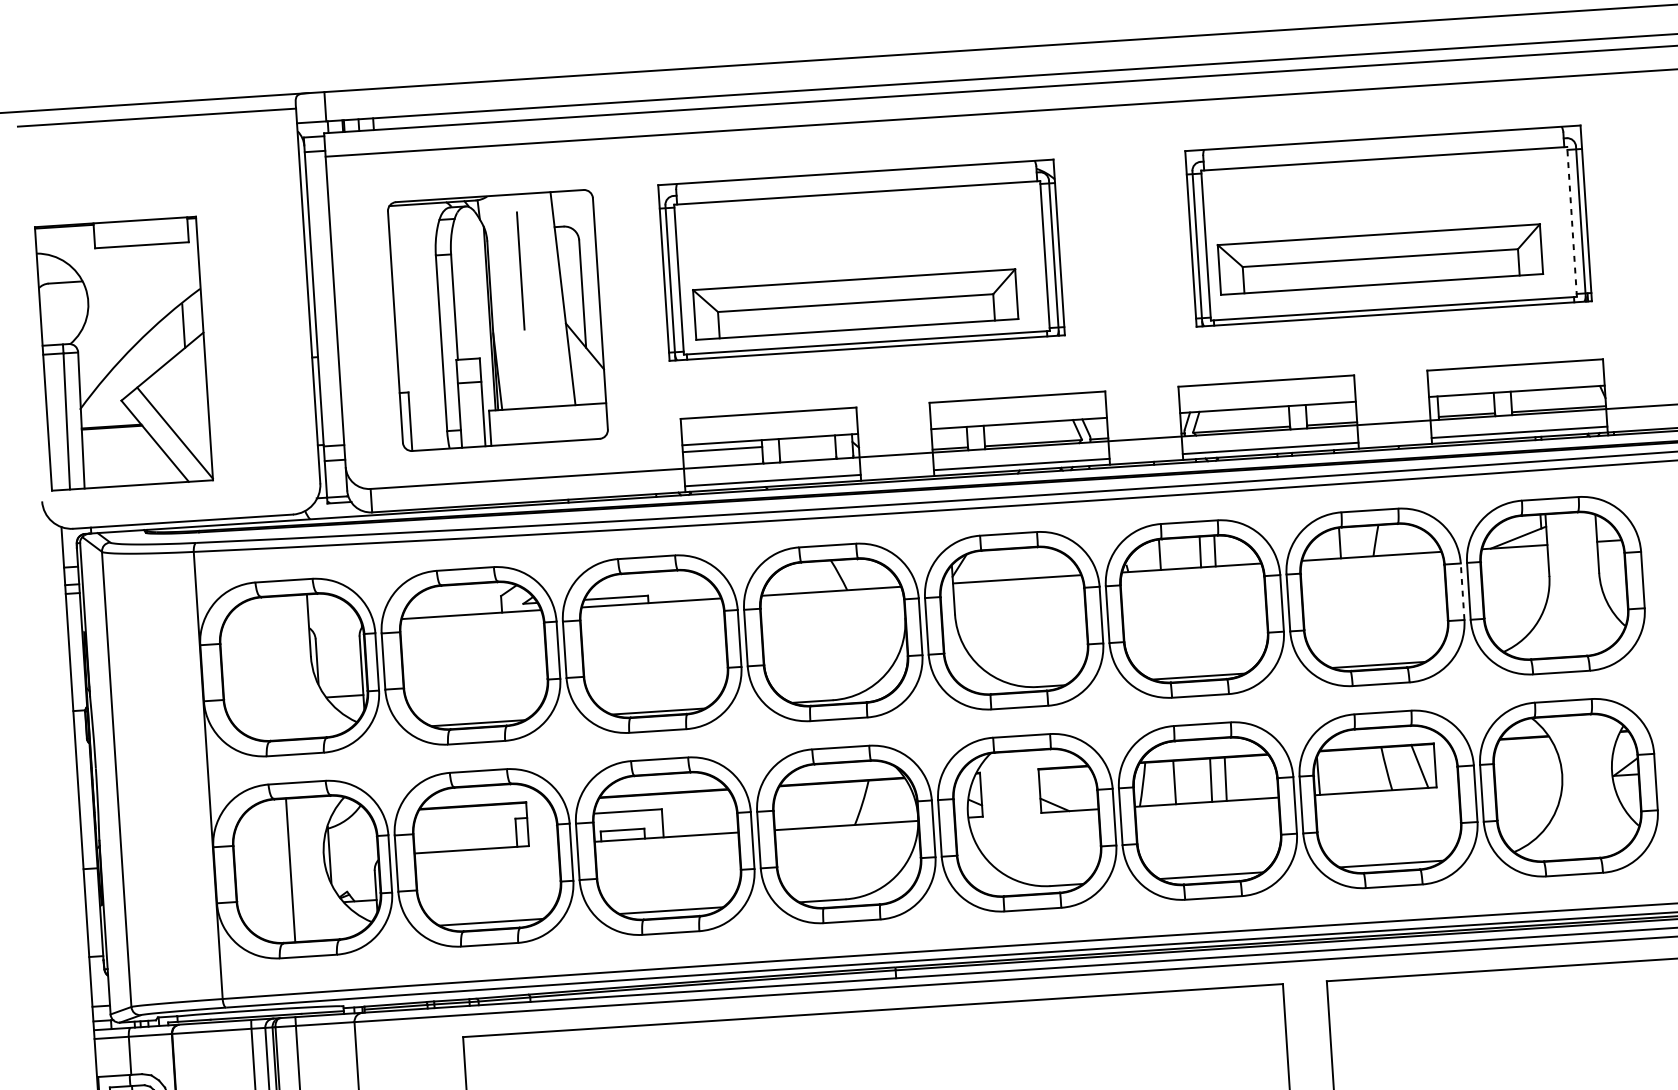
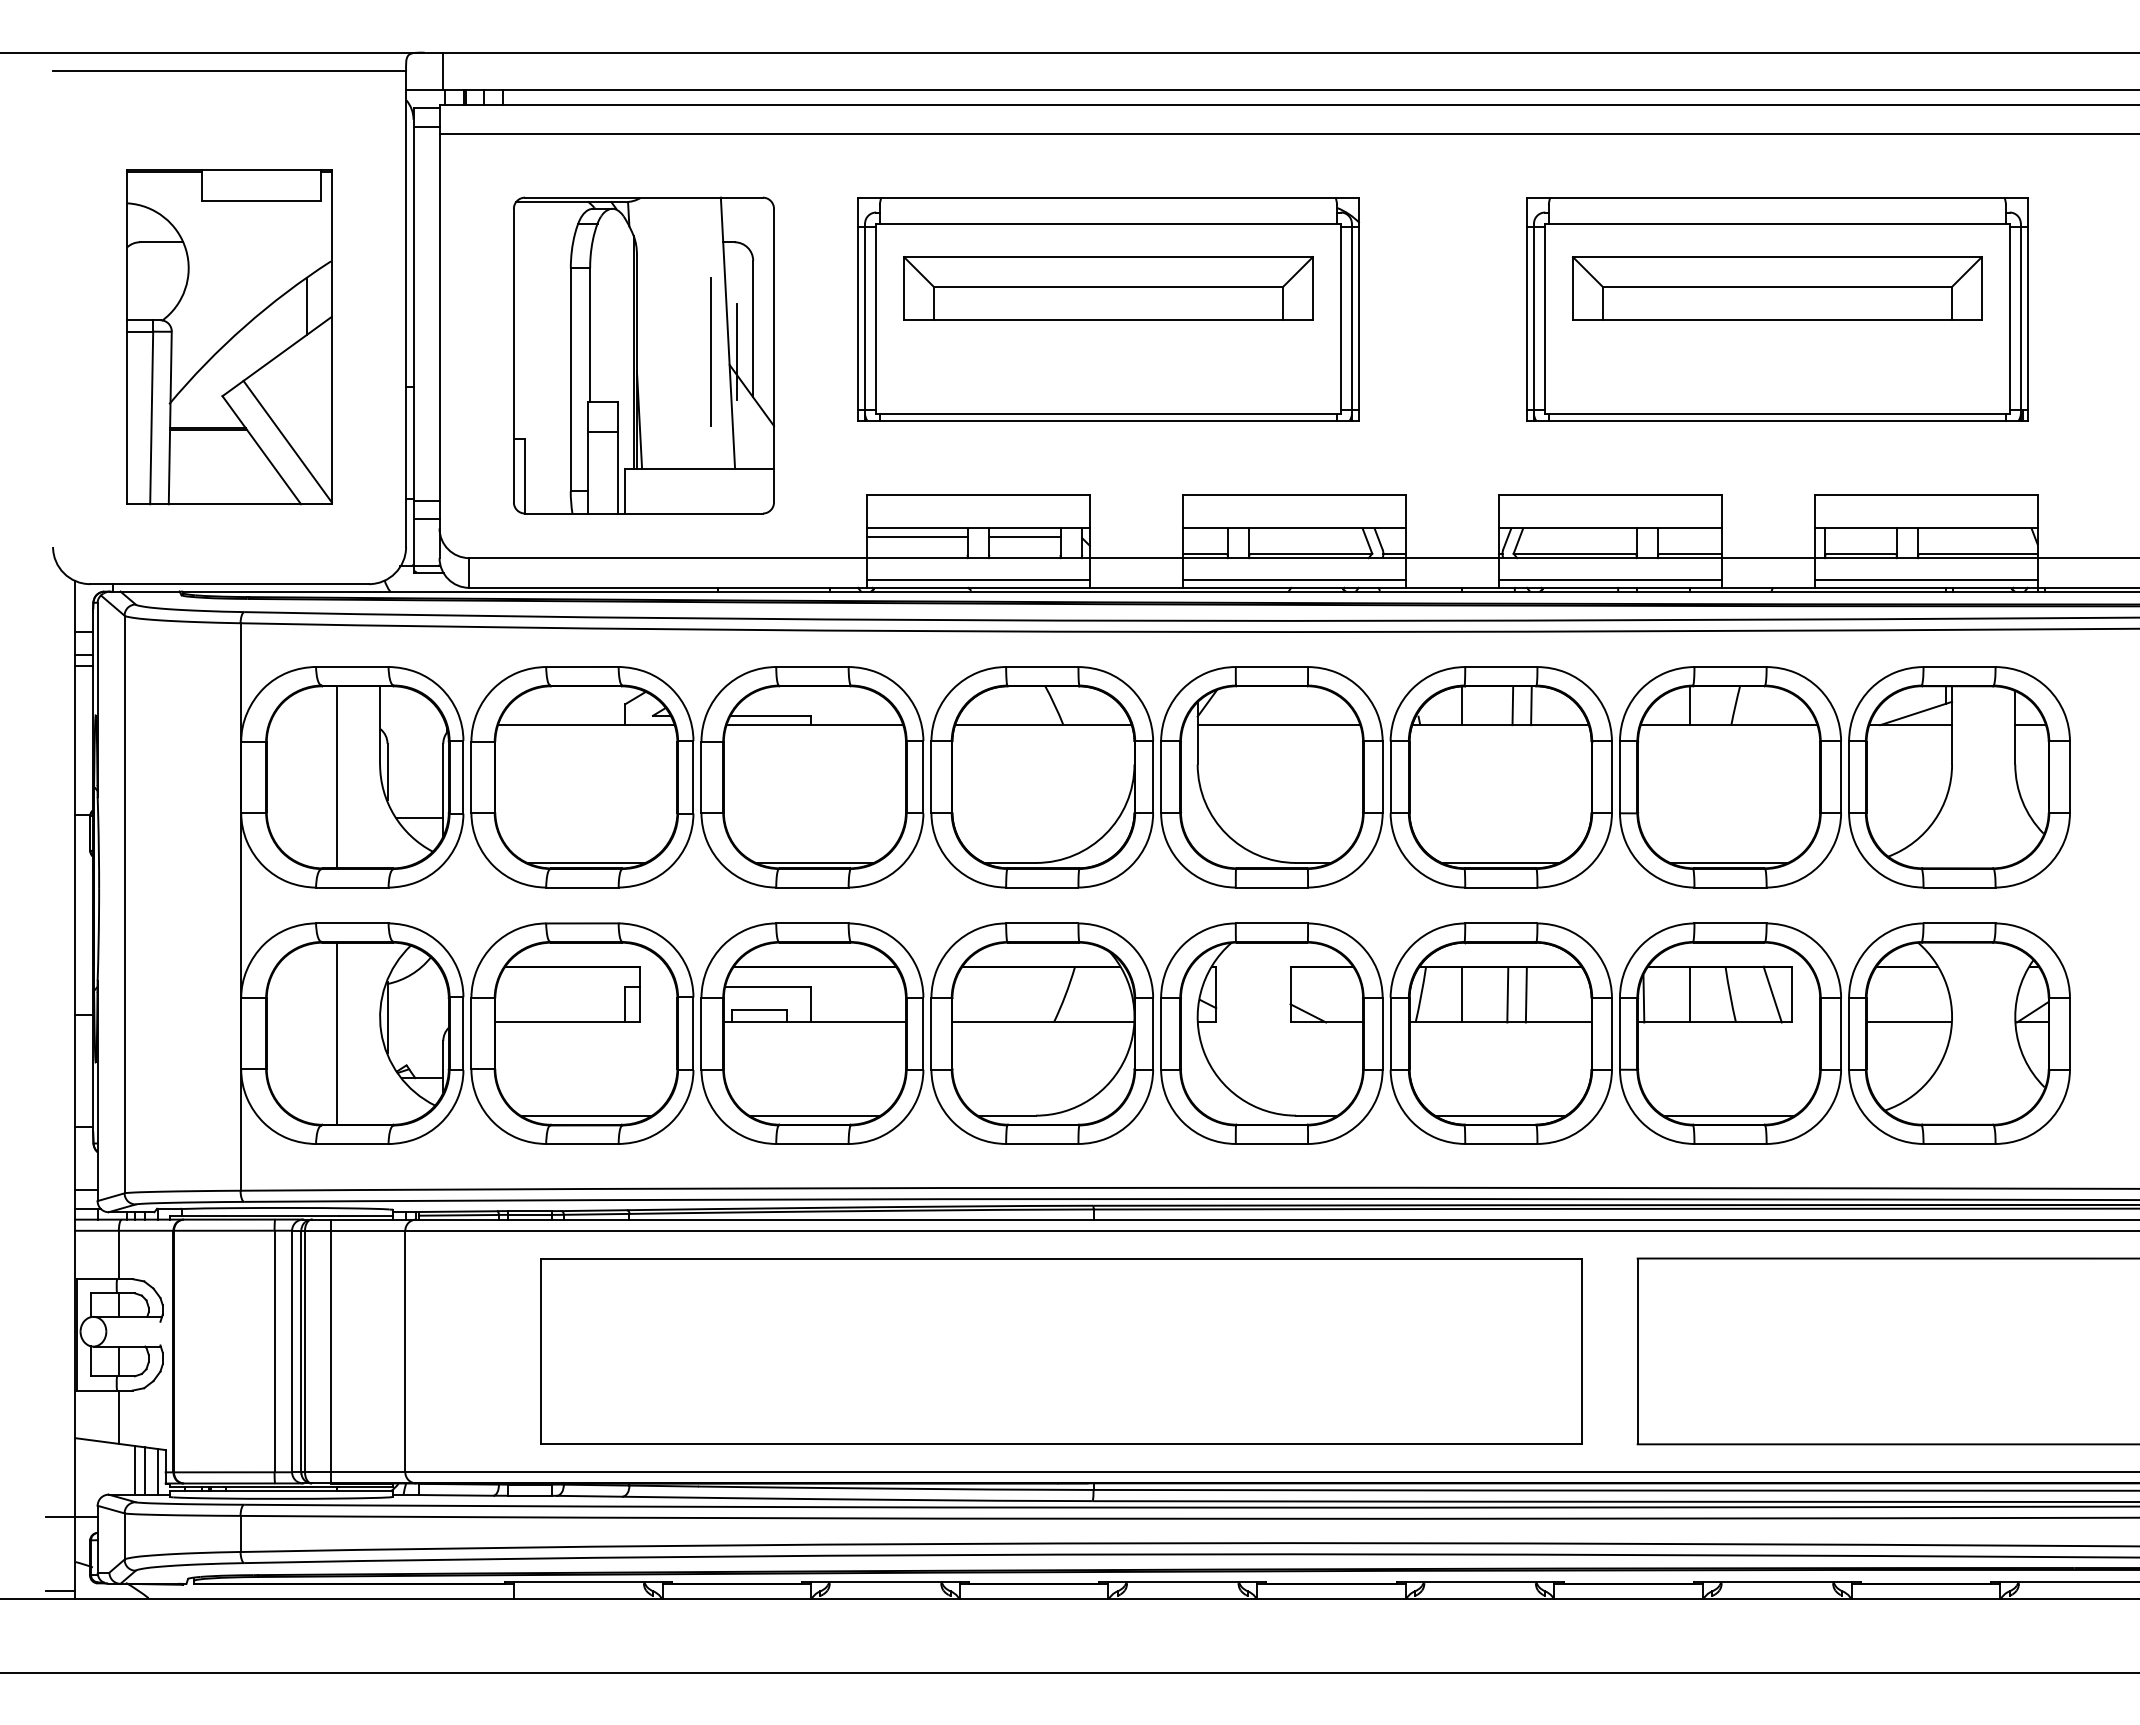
line: (1571, 221) -> (2009, 318), dashed -> solid
part: (1380, 259) -> (1777, 288), moved
line: (520, 270) -> (710, 351), moved
part: (855, 304) -> (1108, 288), moved
line: (570, 312) -> (736, 351), added
part: (123, 354) -> (229, 337), moved
line: (807, 444) -> (1024, 537), added
line: (1462, 591) -> (1841, 777), dashed -> solid
line: (277, 668) -> (336, 777), added
line: (1355, 770) -> (1690, 994), added
line: (1528, 781) -> (1908, 1022), added

